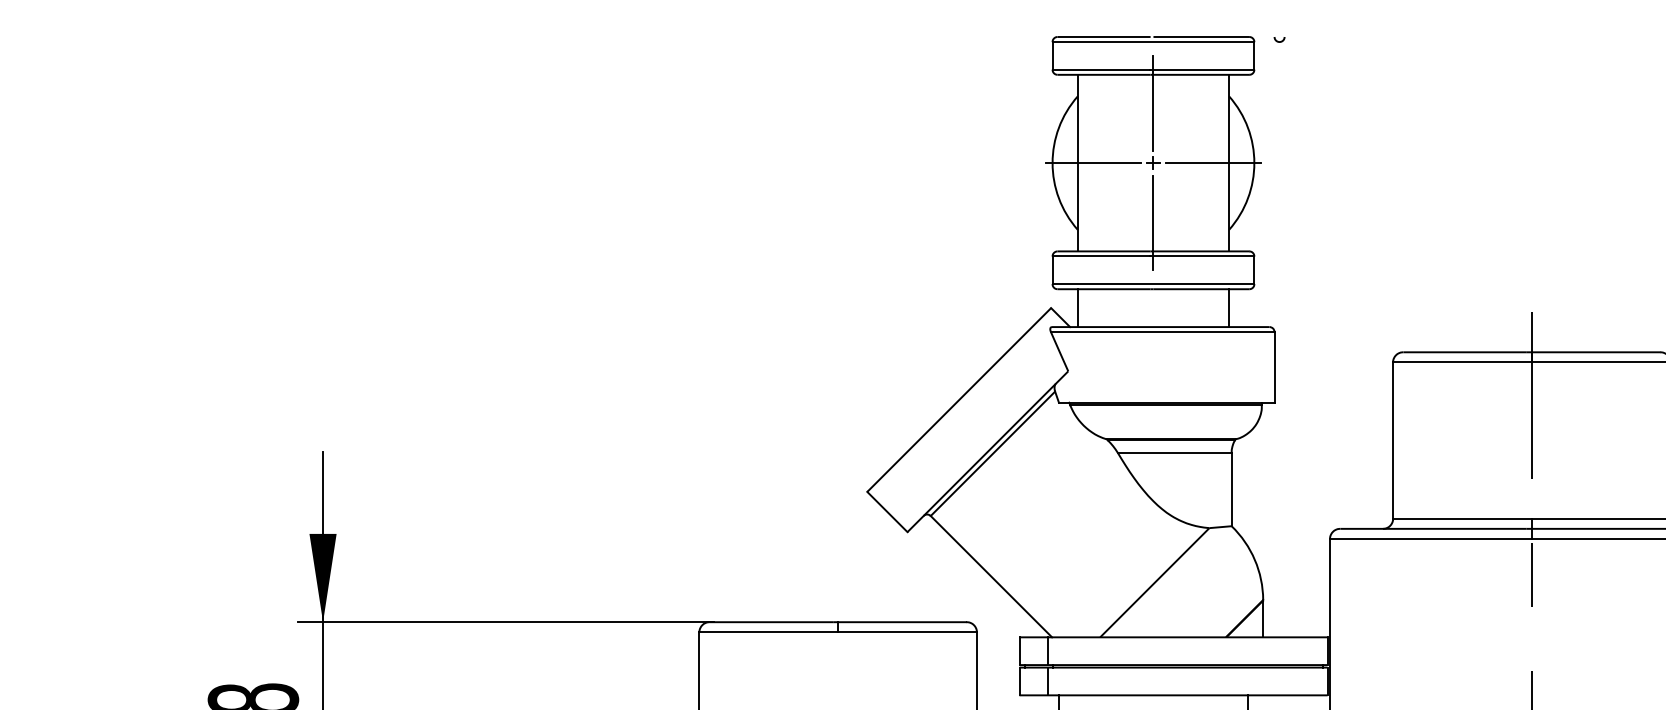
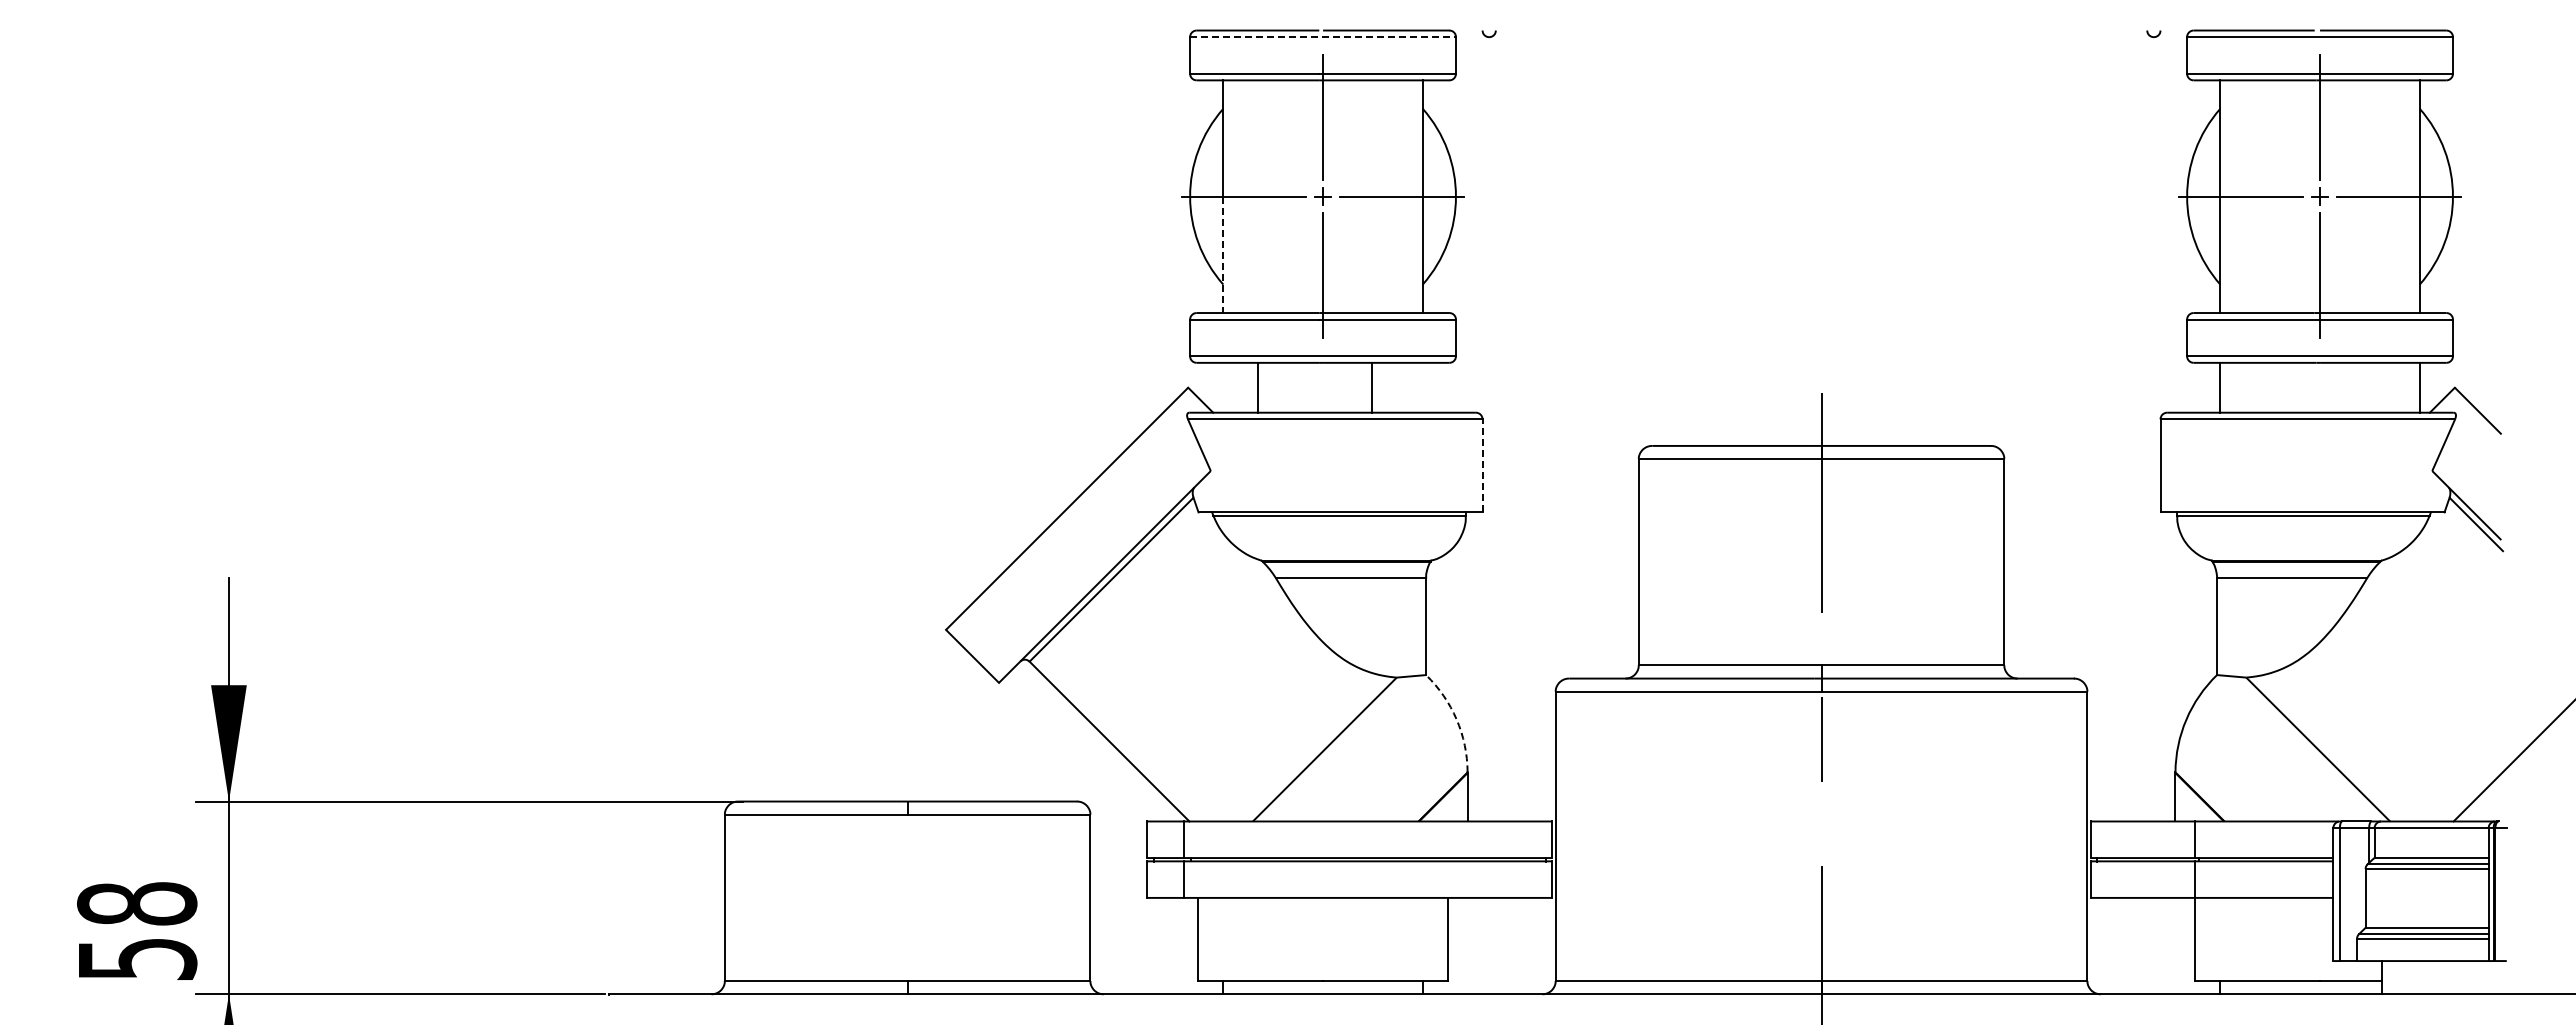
line: (1153, 42) -> (1323, 37), solid -> dashed
line: (1077, 207) -> (1223, 255), solid -> dashed
line: (1077, 307) -> (1258, 387), moved
line: (1228, 307) -> (1371, 387), moved
line: (1274, 367) -> (1482, 465), solid -> dashed
arc: (1254, 559) -> (1456, 719), solid -> dashed

